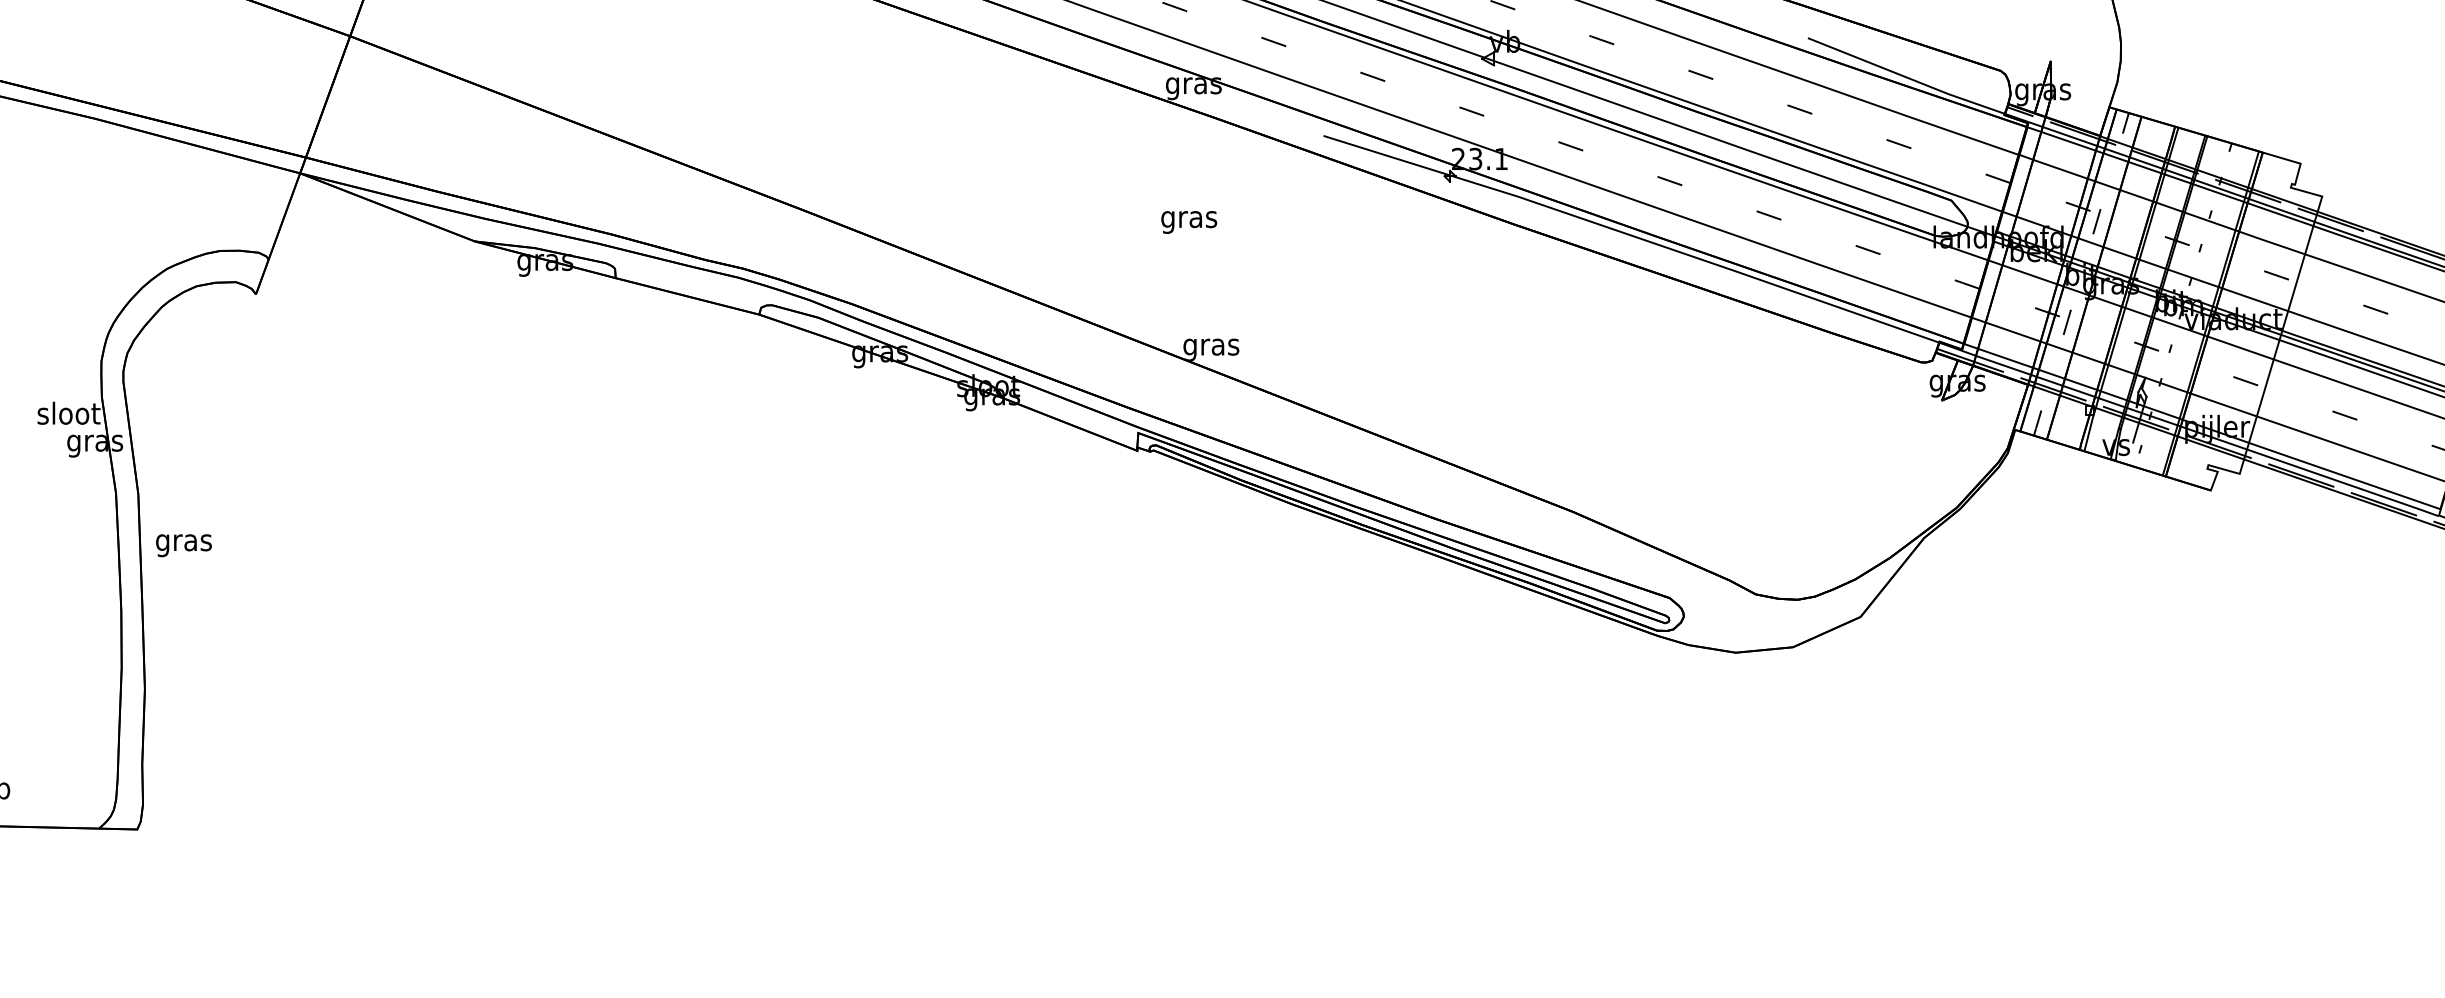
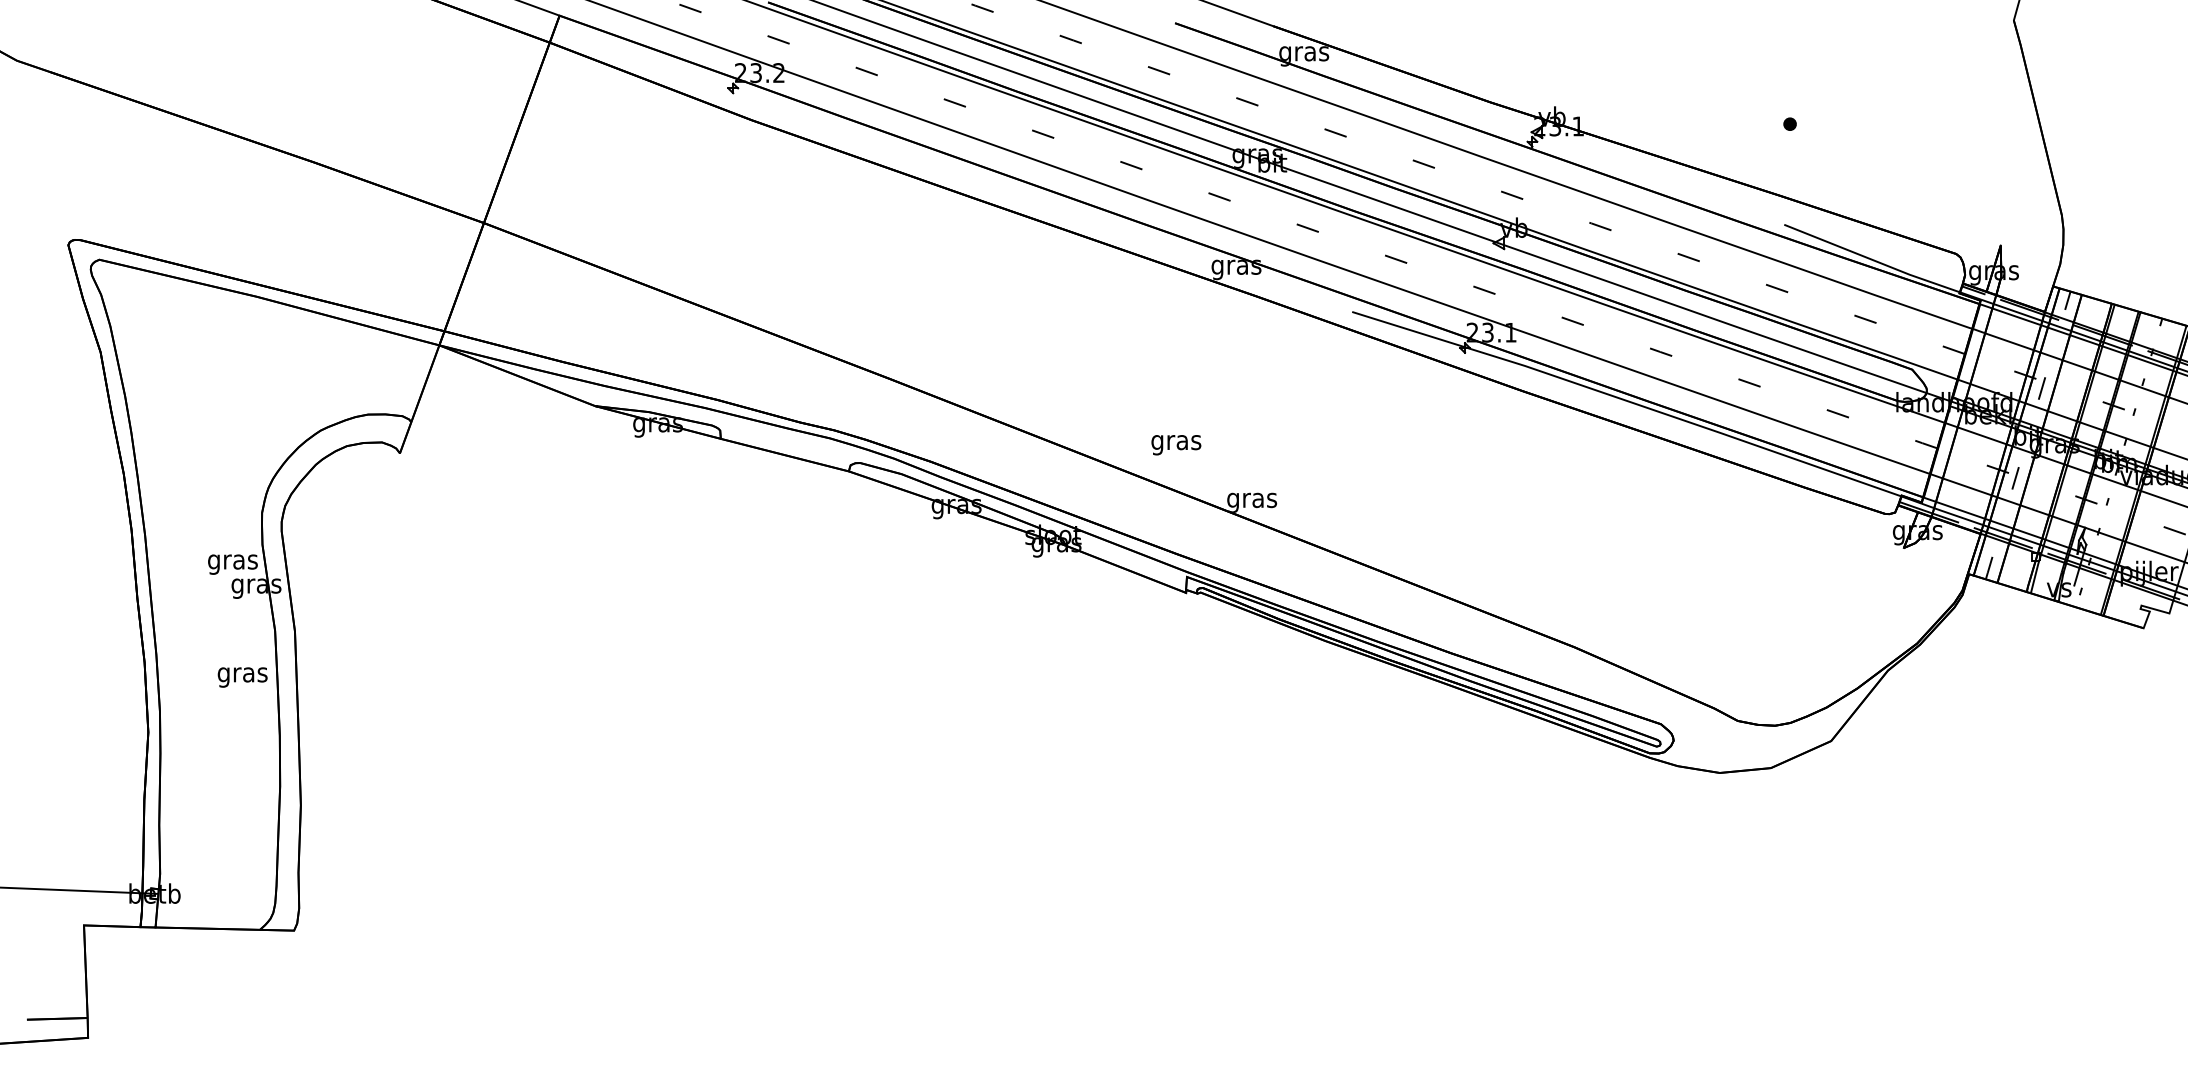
text: (1189, 222) -> (1176, 445), moved
text: (69, 415) -> (233, 561), sloot -> gras
text: (183, 545) -> (242, 677), moved

